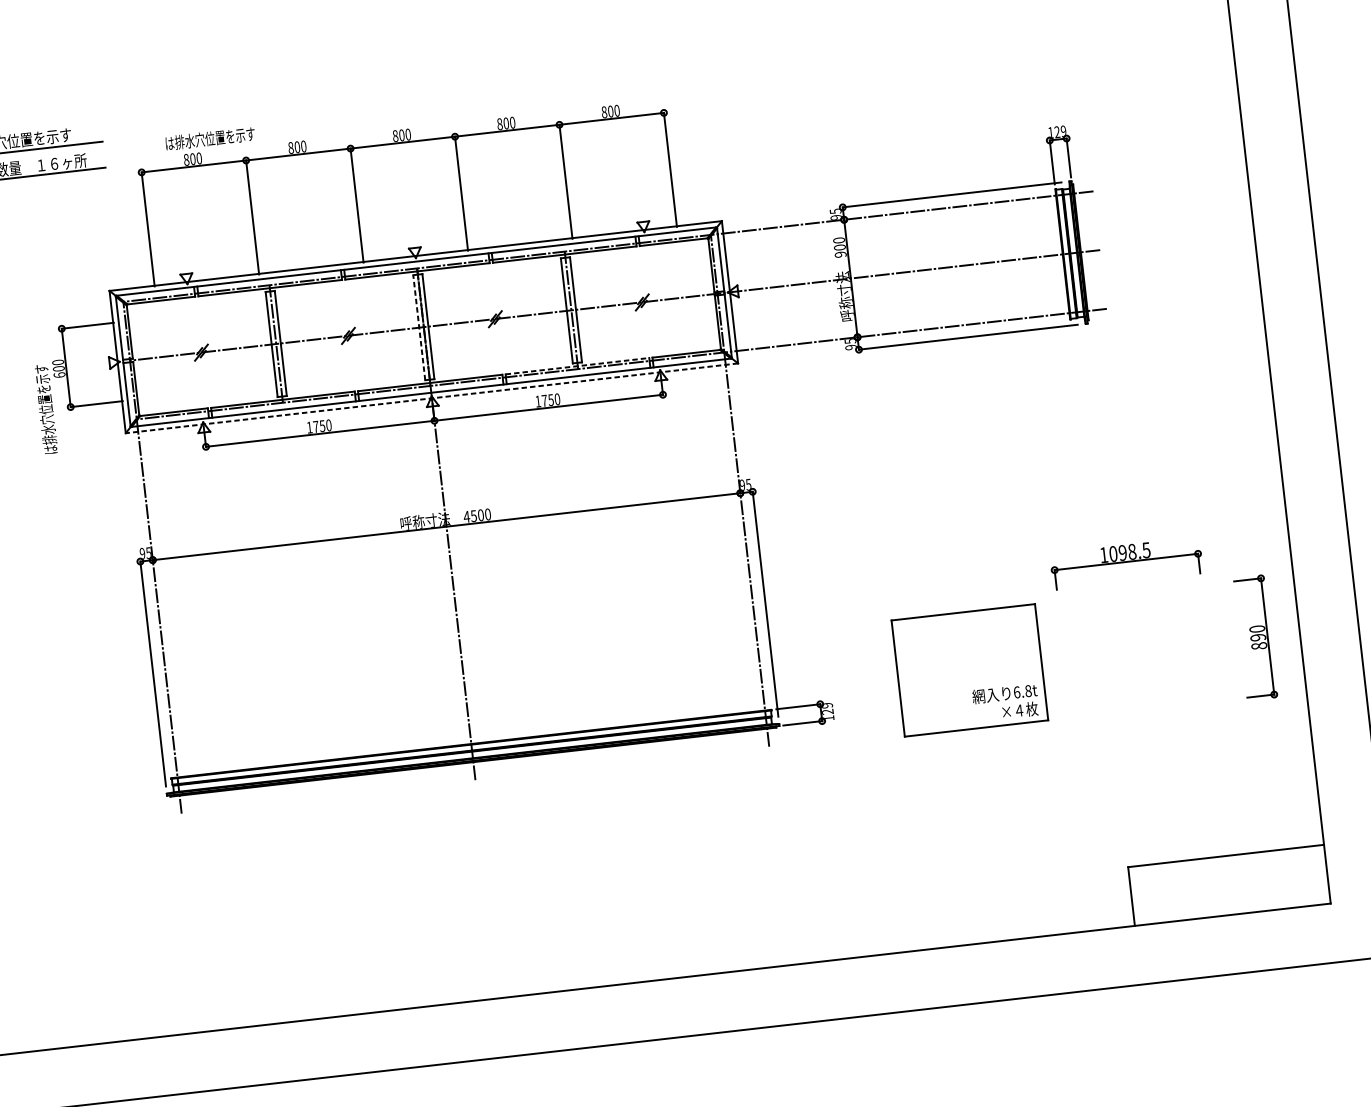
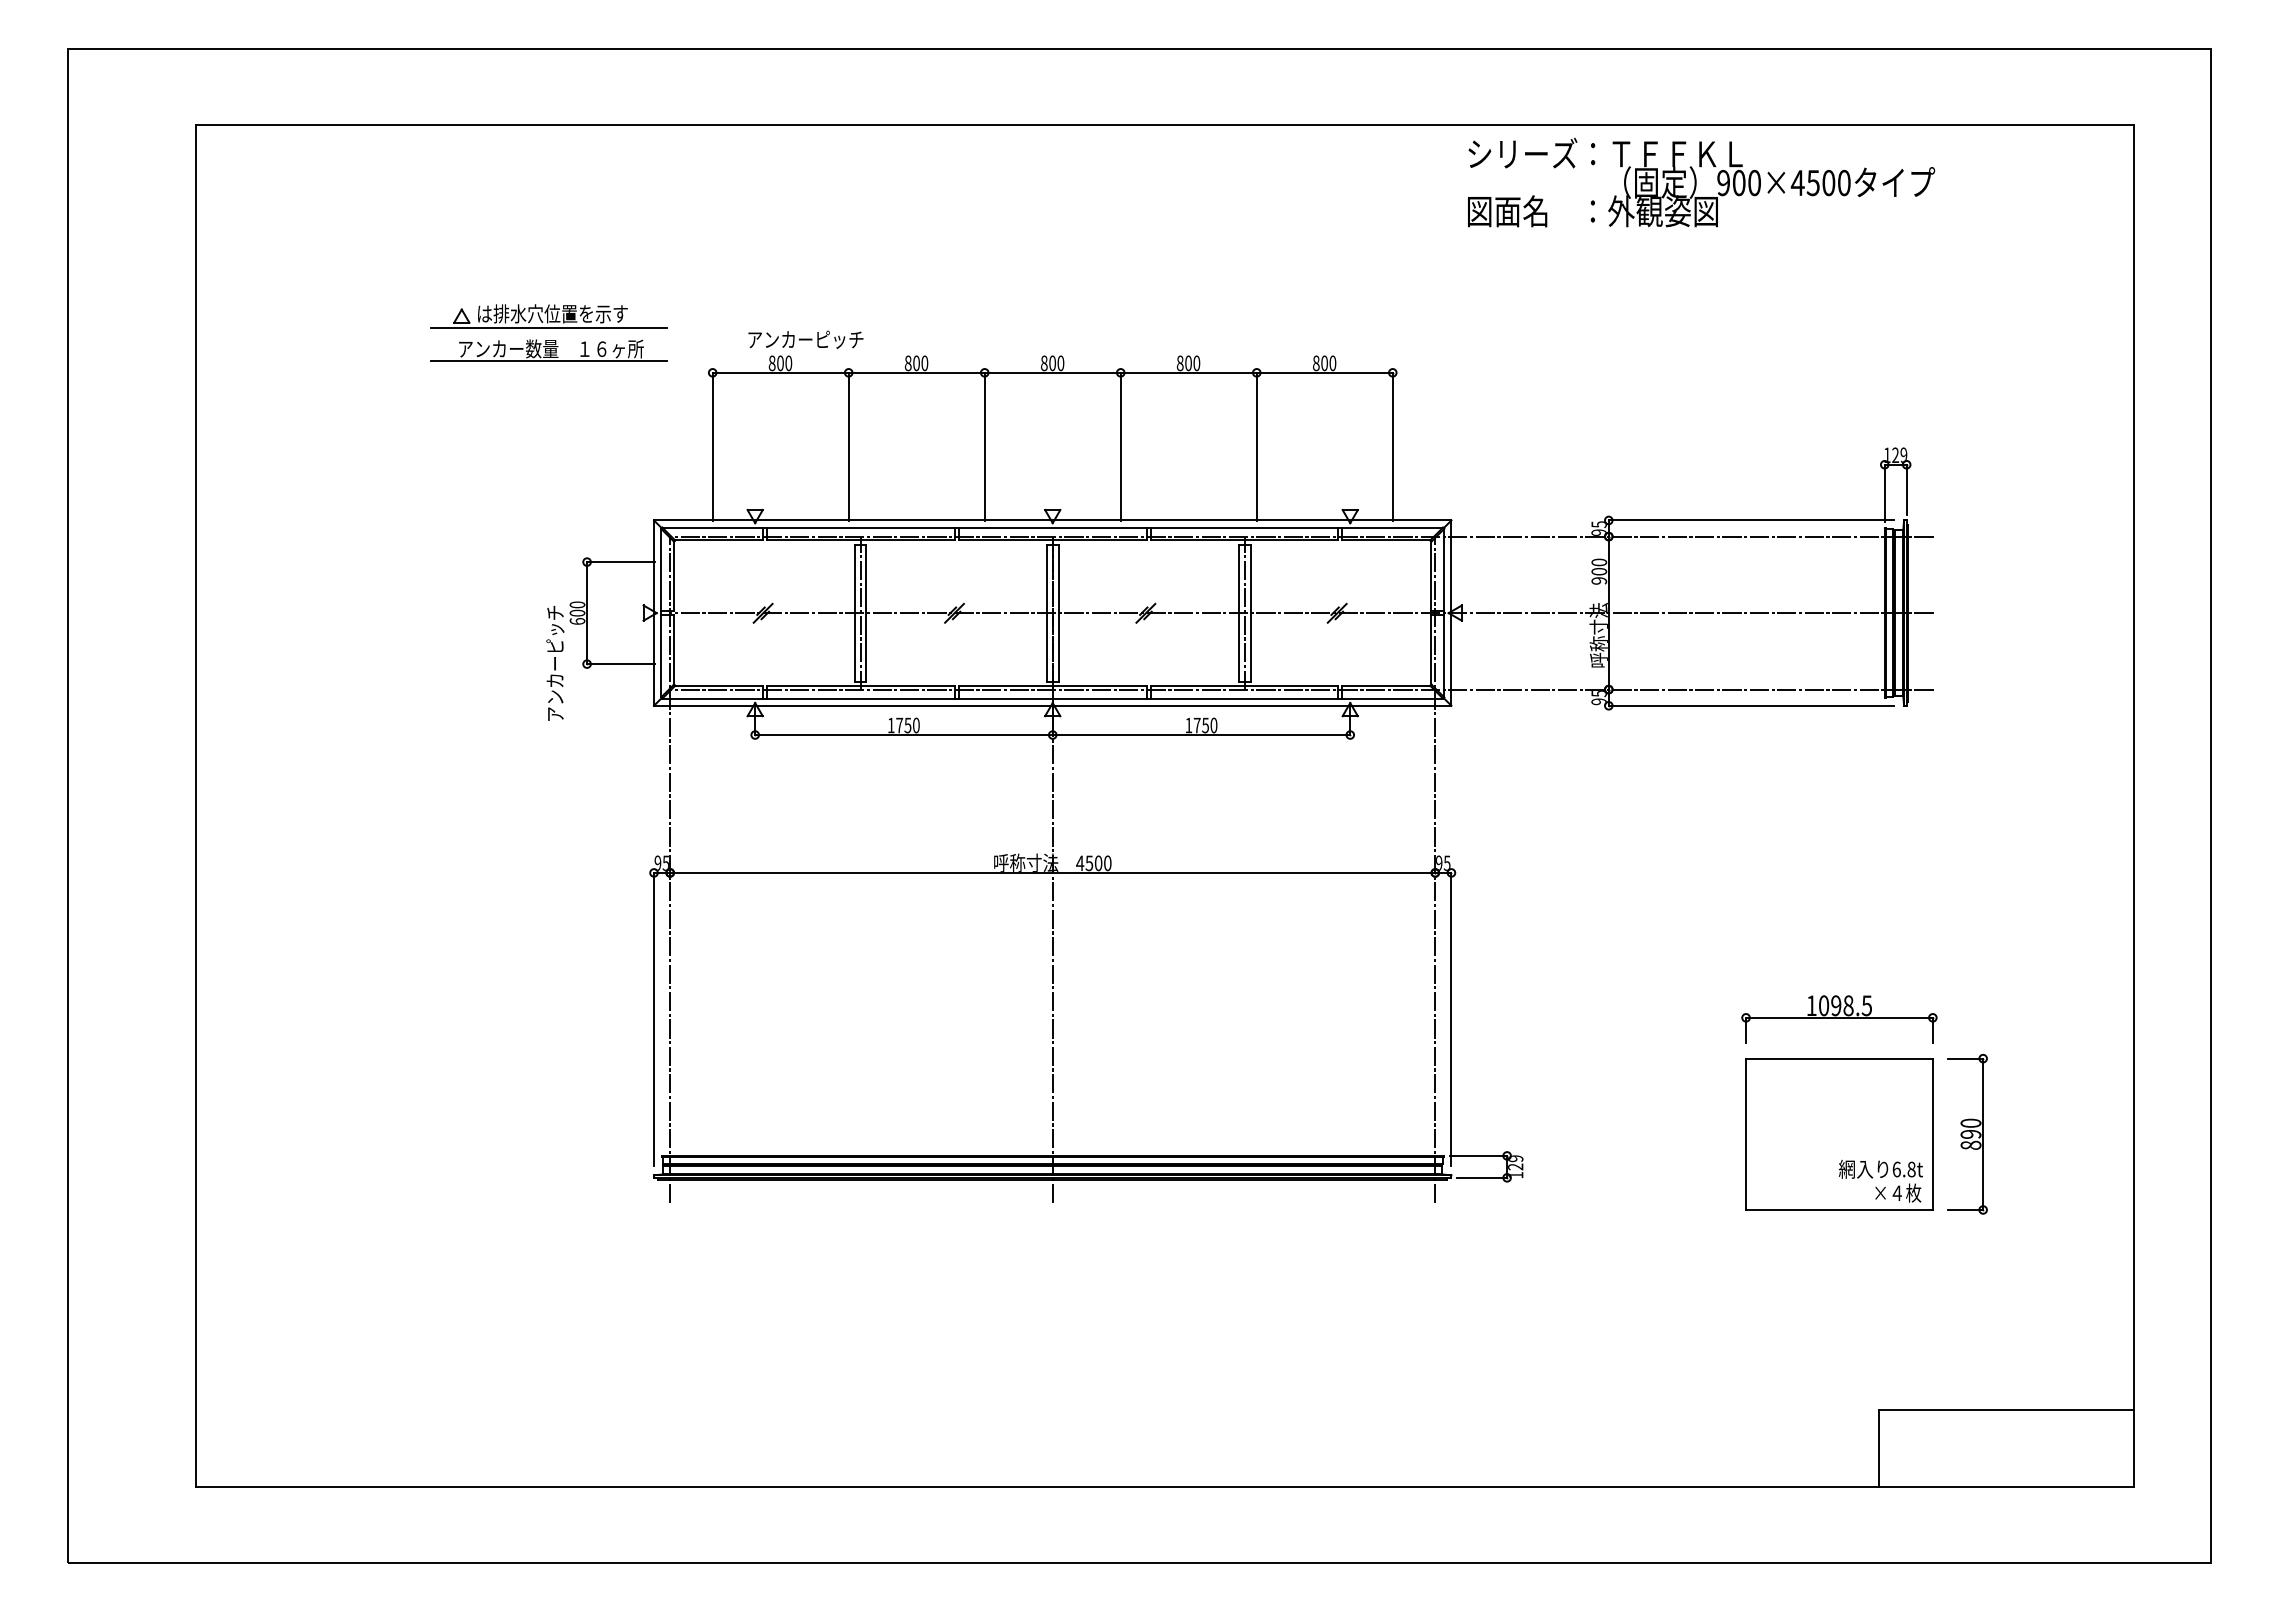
text: (210, 138) -> (805, 339), は排水穴位置を示す -> アンカーピッチ
line: (419, 327) -> (1046, 612), dashed -> solid
line: (577, 365) -> (1244, 685), dashed -> solid
line: (431, 398) -> (1052, 705), dashed -> solid
text: (45, 409) -> (554, 663), は排水穴位置を示す -> アンカーピッチ
part: (1126, 563) -> (1839, 1019), moved
part: (1255, 637) -> (1967, 1134), moved
part: (969, 670) -> (1839, 1134), moved

